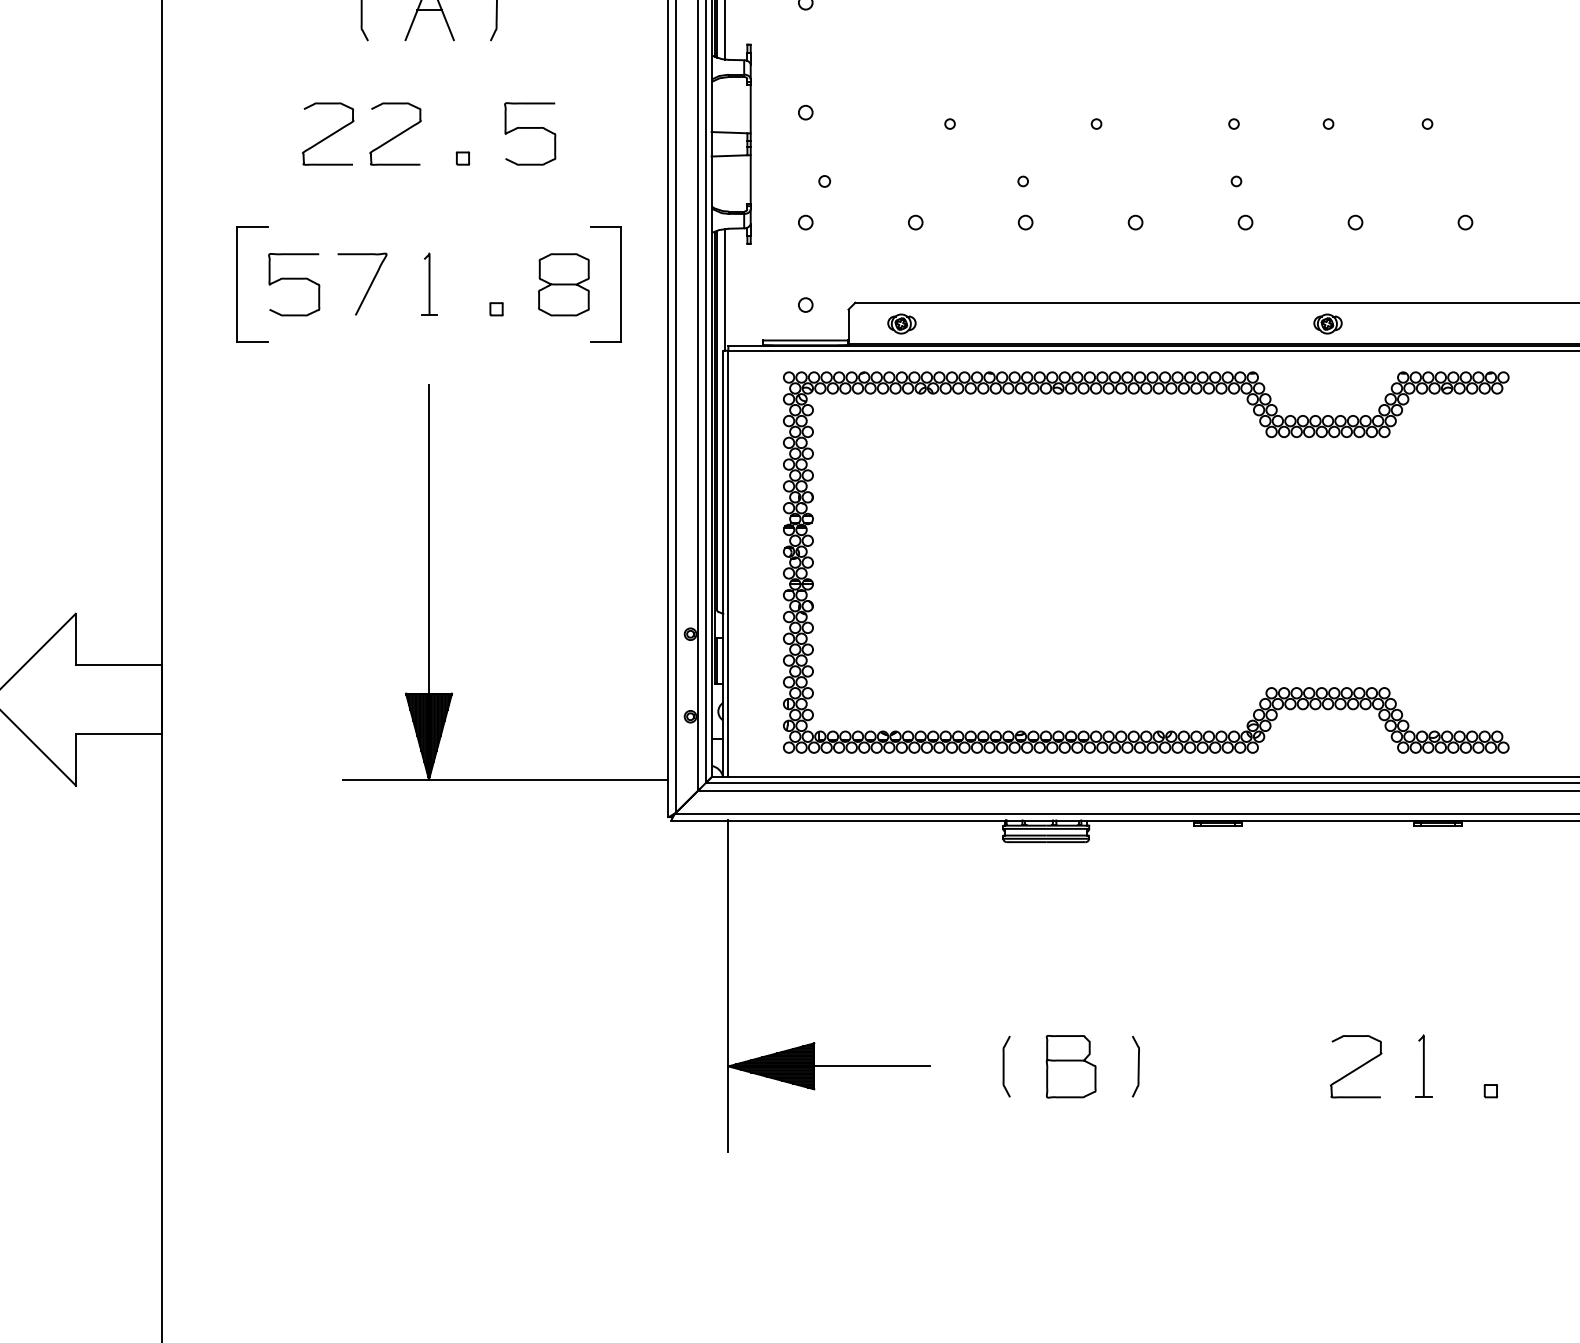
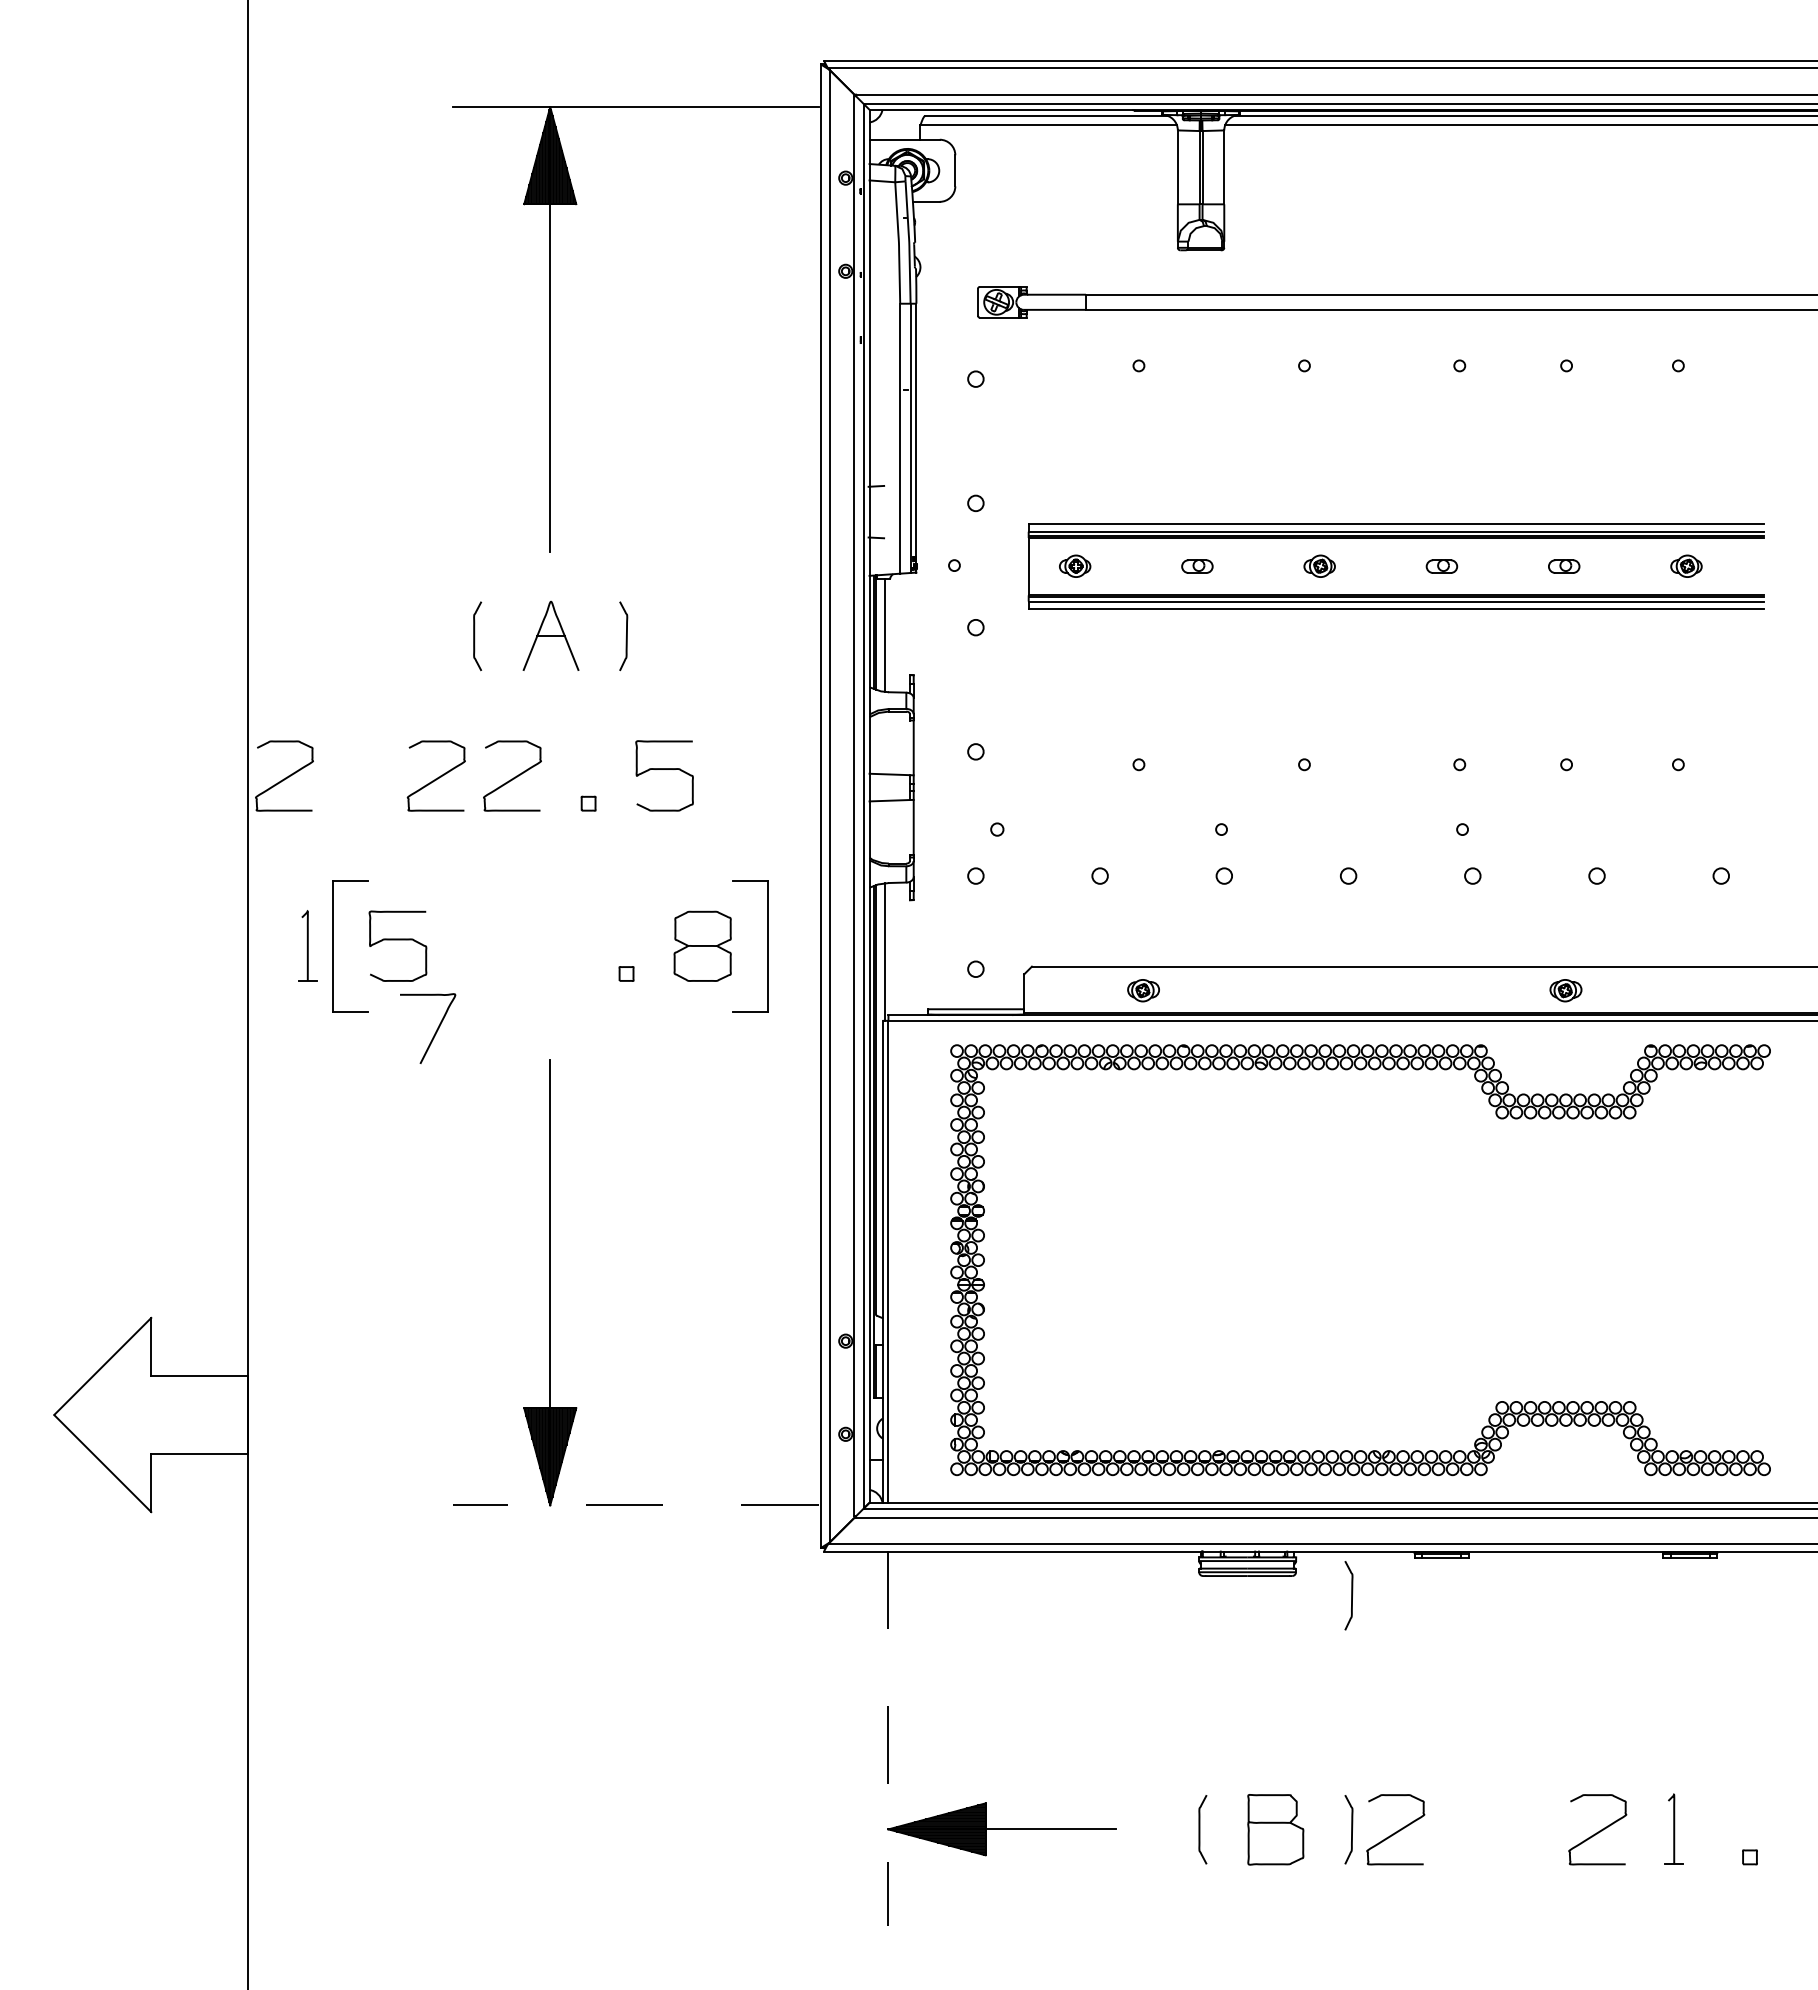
curve: (194, 135) -> (285, 777), added
part: (429, 284) -> (307, 945), moved
curve: (369, 286) -> (435, 1031), moved
part: (901, 323) -> (1143, 990), moved
line: (504, 779) -> (635, 1505), solid -> dashed
curve: (1138, 859) -> (1351, 1595), added
line: (728, 985) -> (888, 1738), solid -> dashed
curve: (1178, 1067) -> (1397, 1830), added

